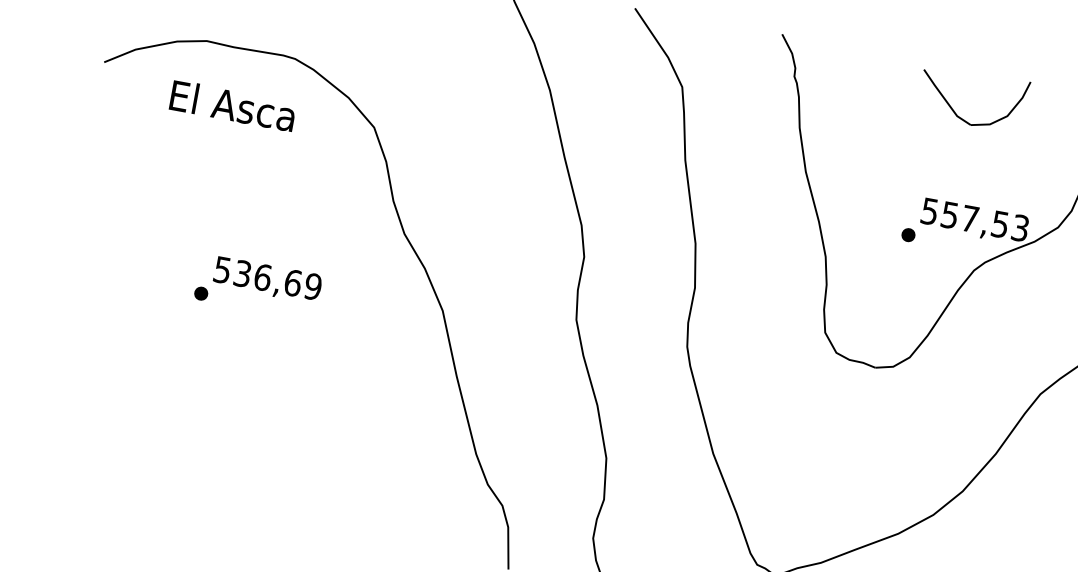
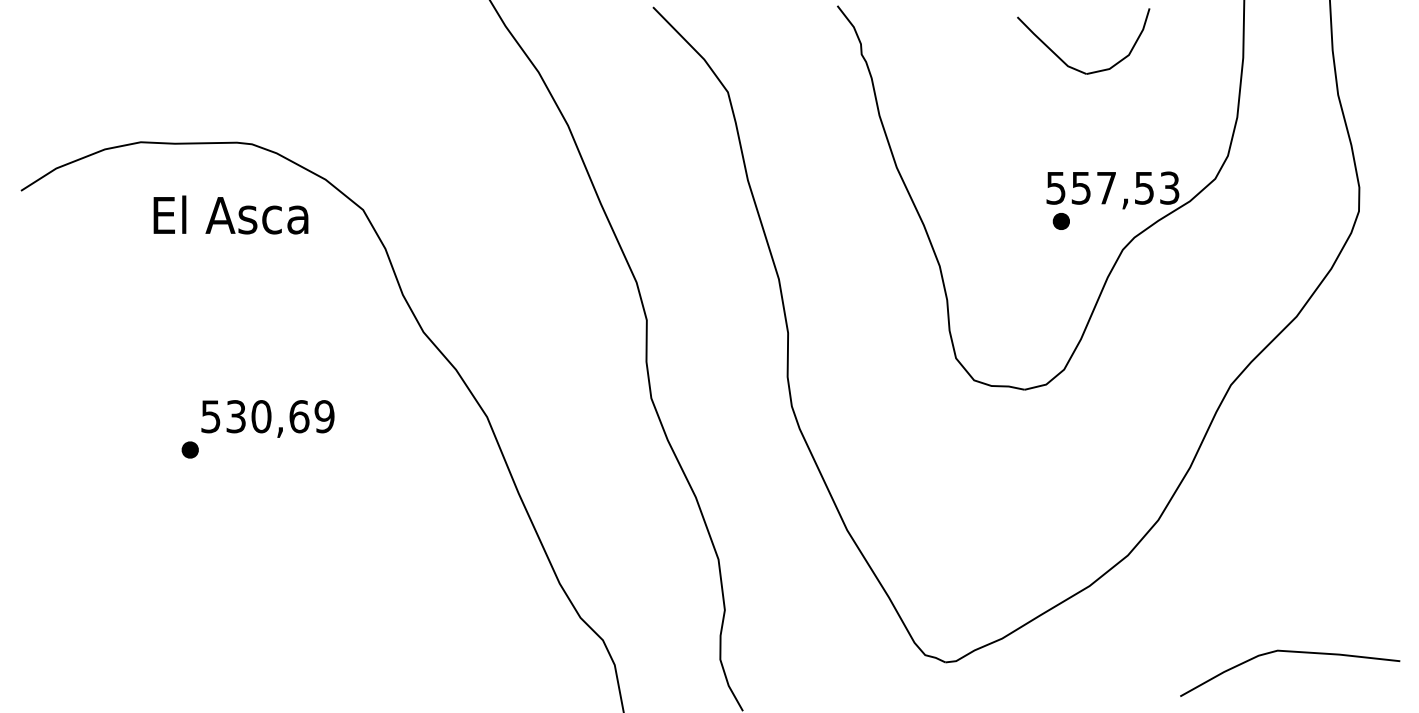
text: (232, 105) -> (230, 214), moved
part: (907, 235) -> (1060, 221), moved
text: (262, 277) -> (261, 416), 536,69 -> 530,69

